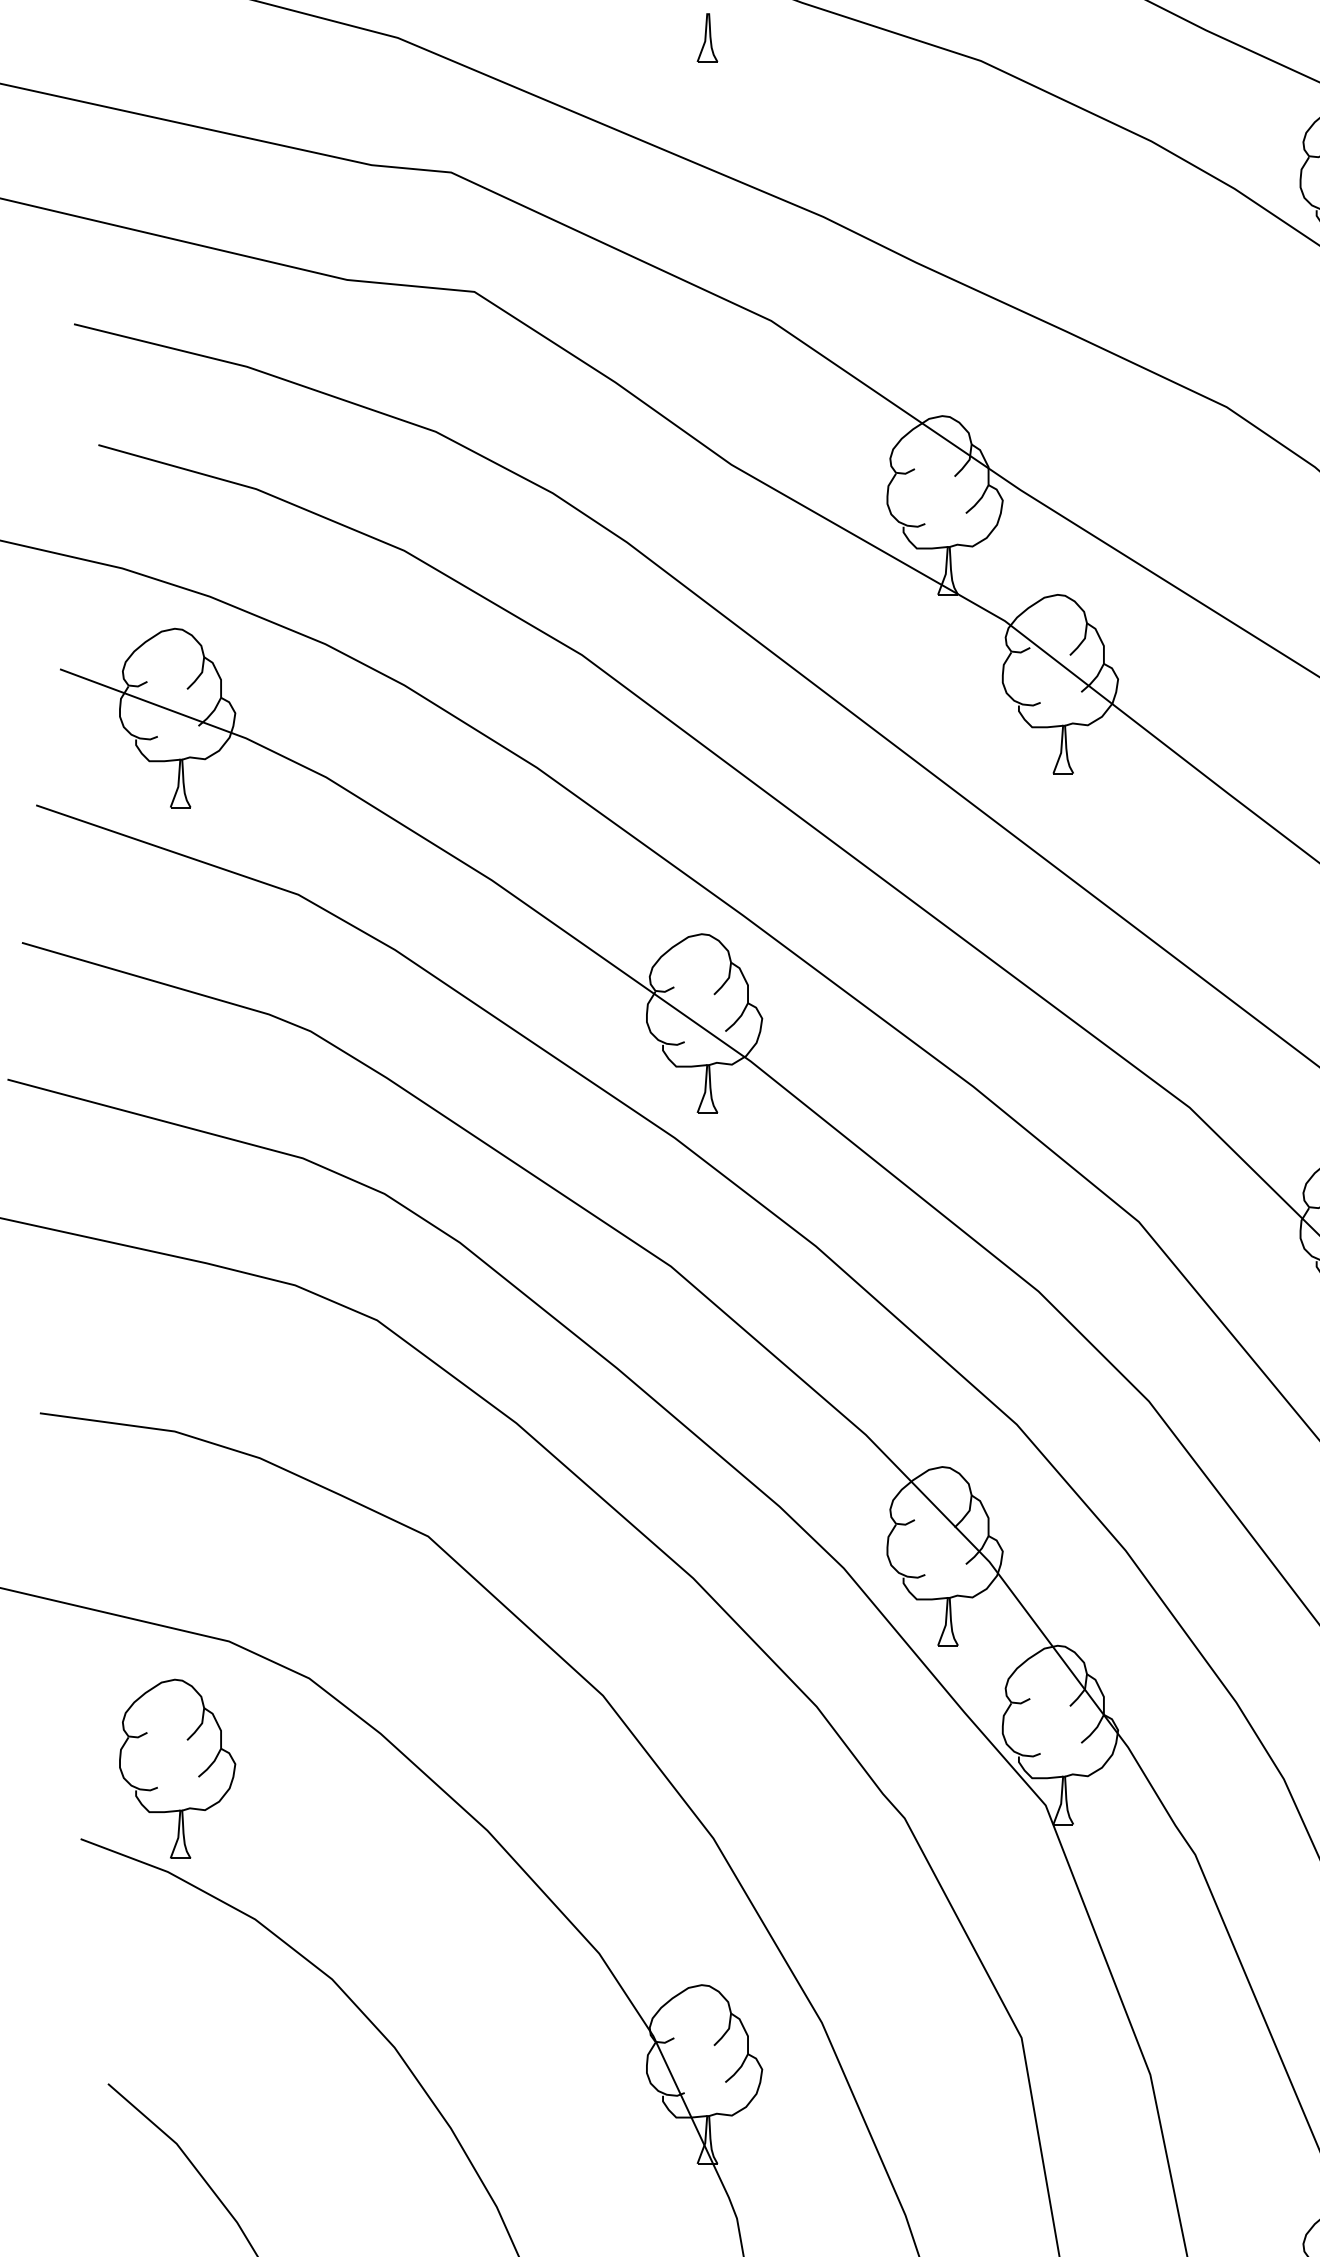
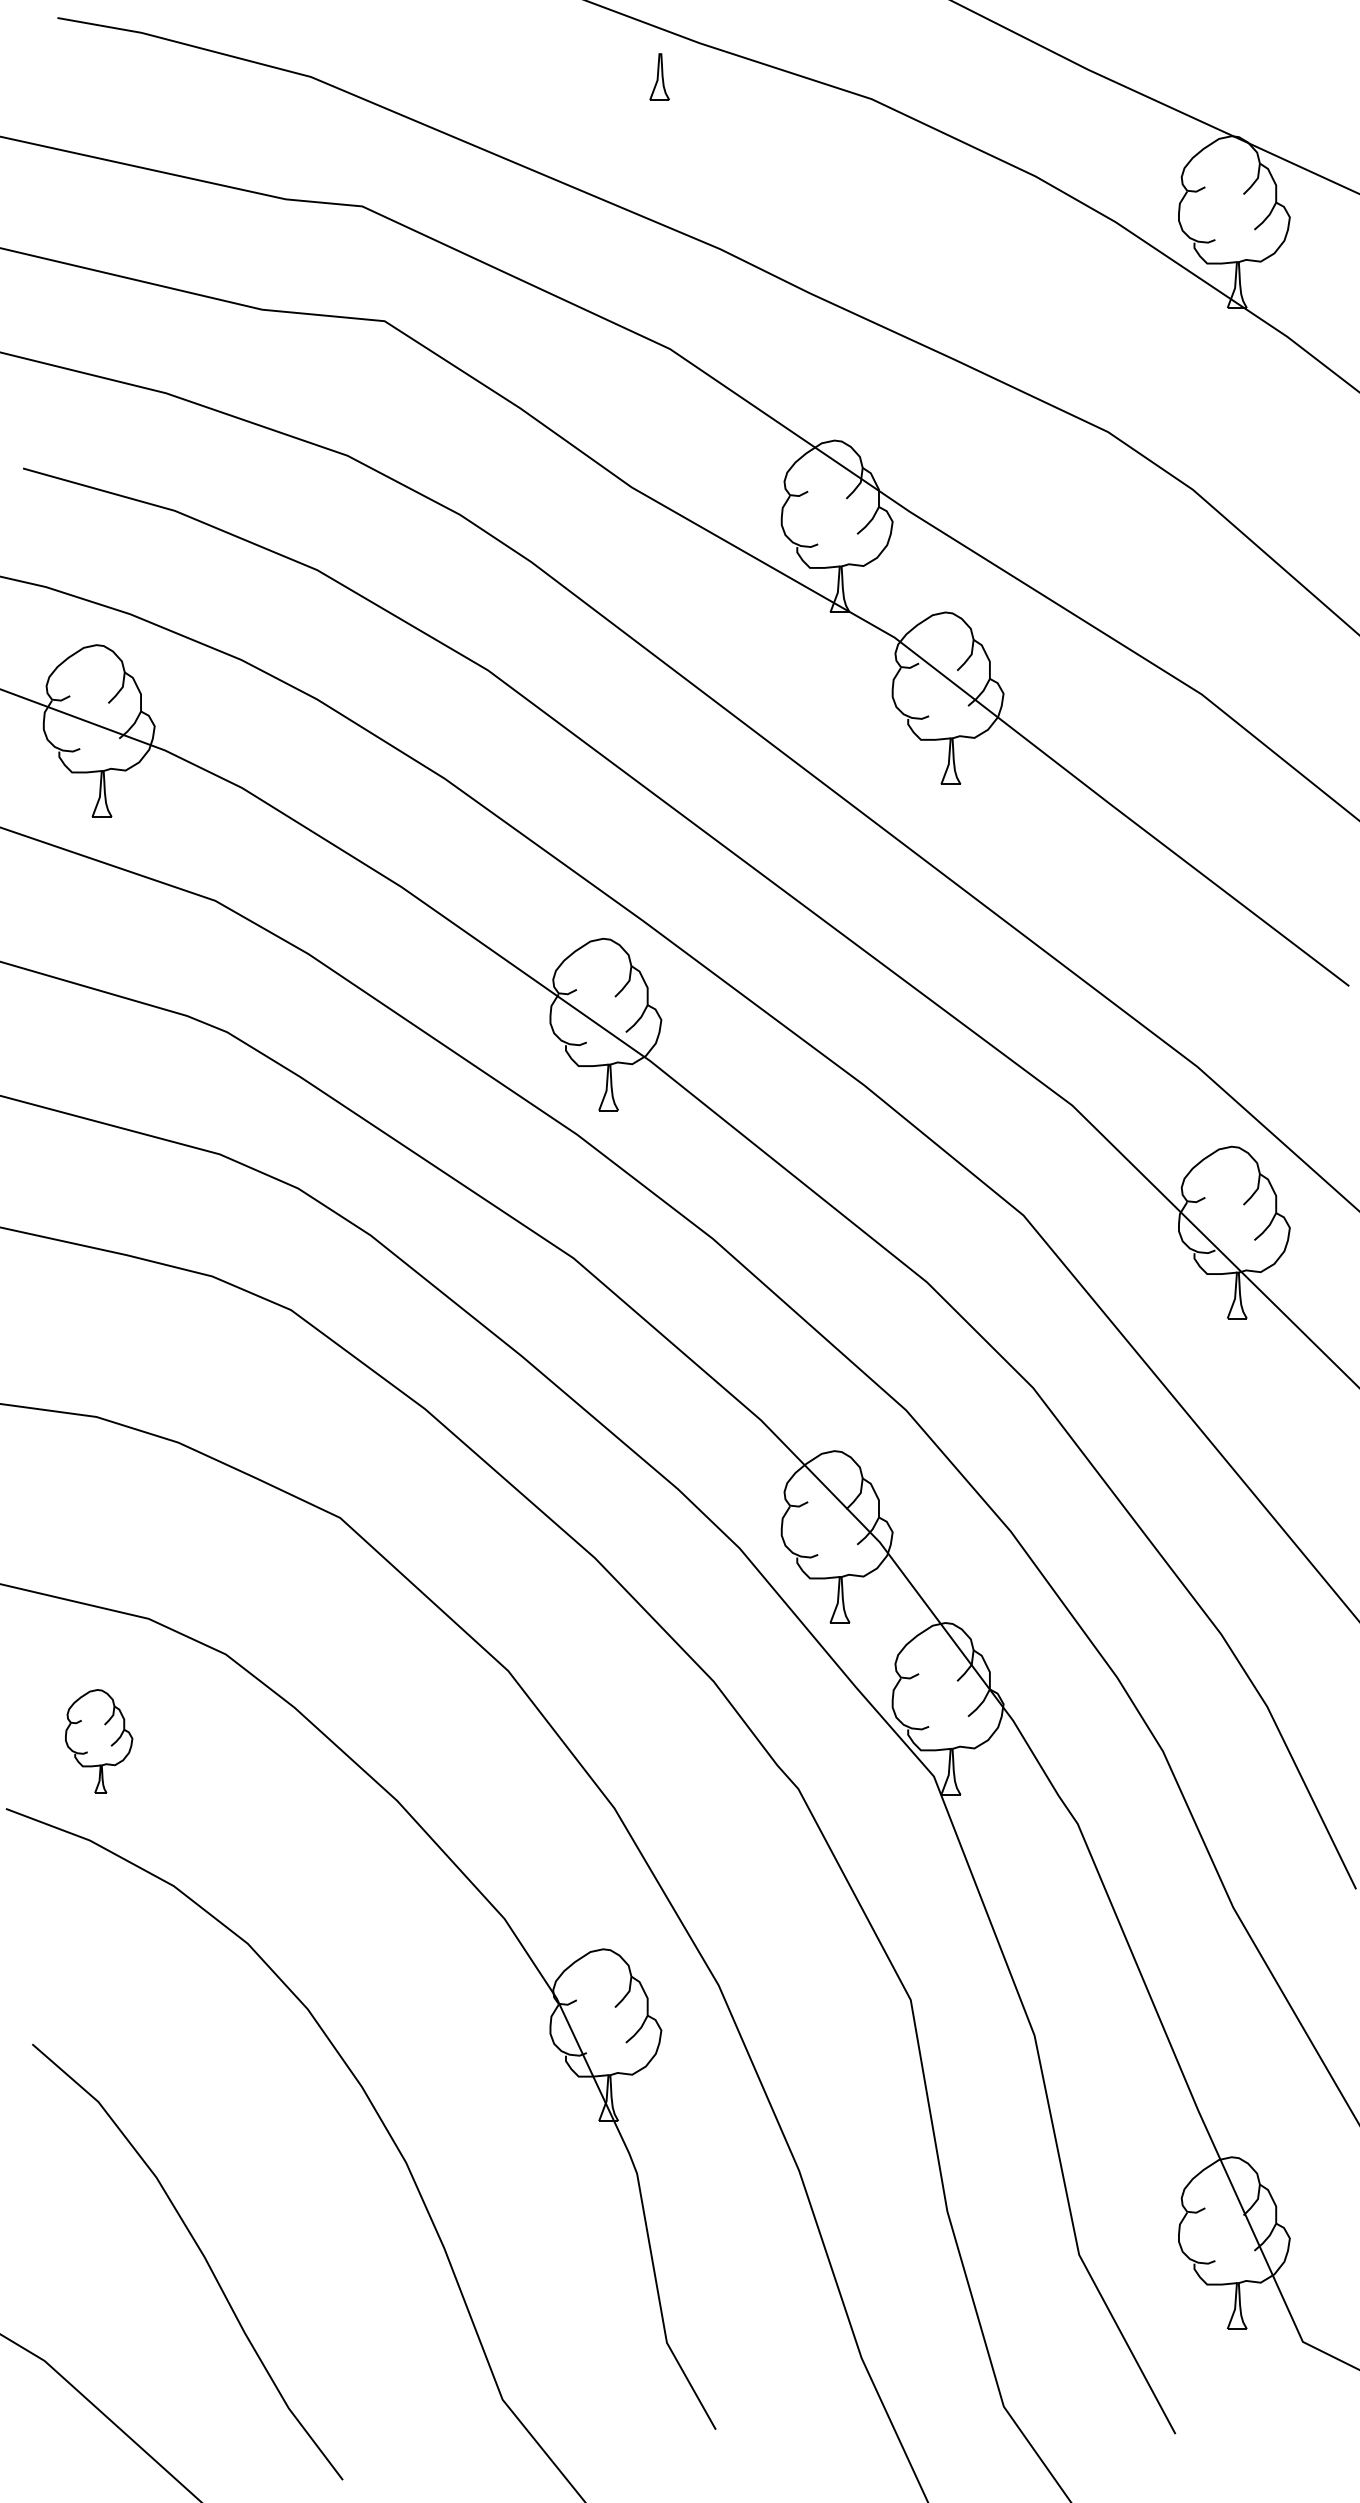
part: (707, 37) -> (659, 76), moved
part: (176, 1769) -> (98, 1741), size x0.6

